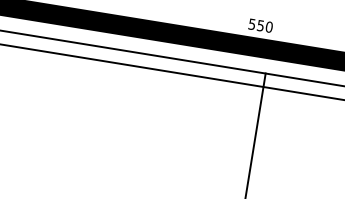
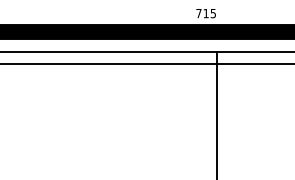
text: (261, 25) -> (206, 13), 550 -> 715

